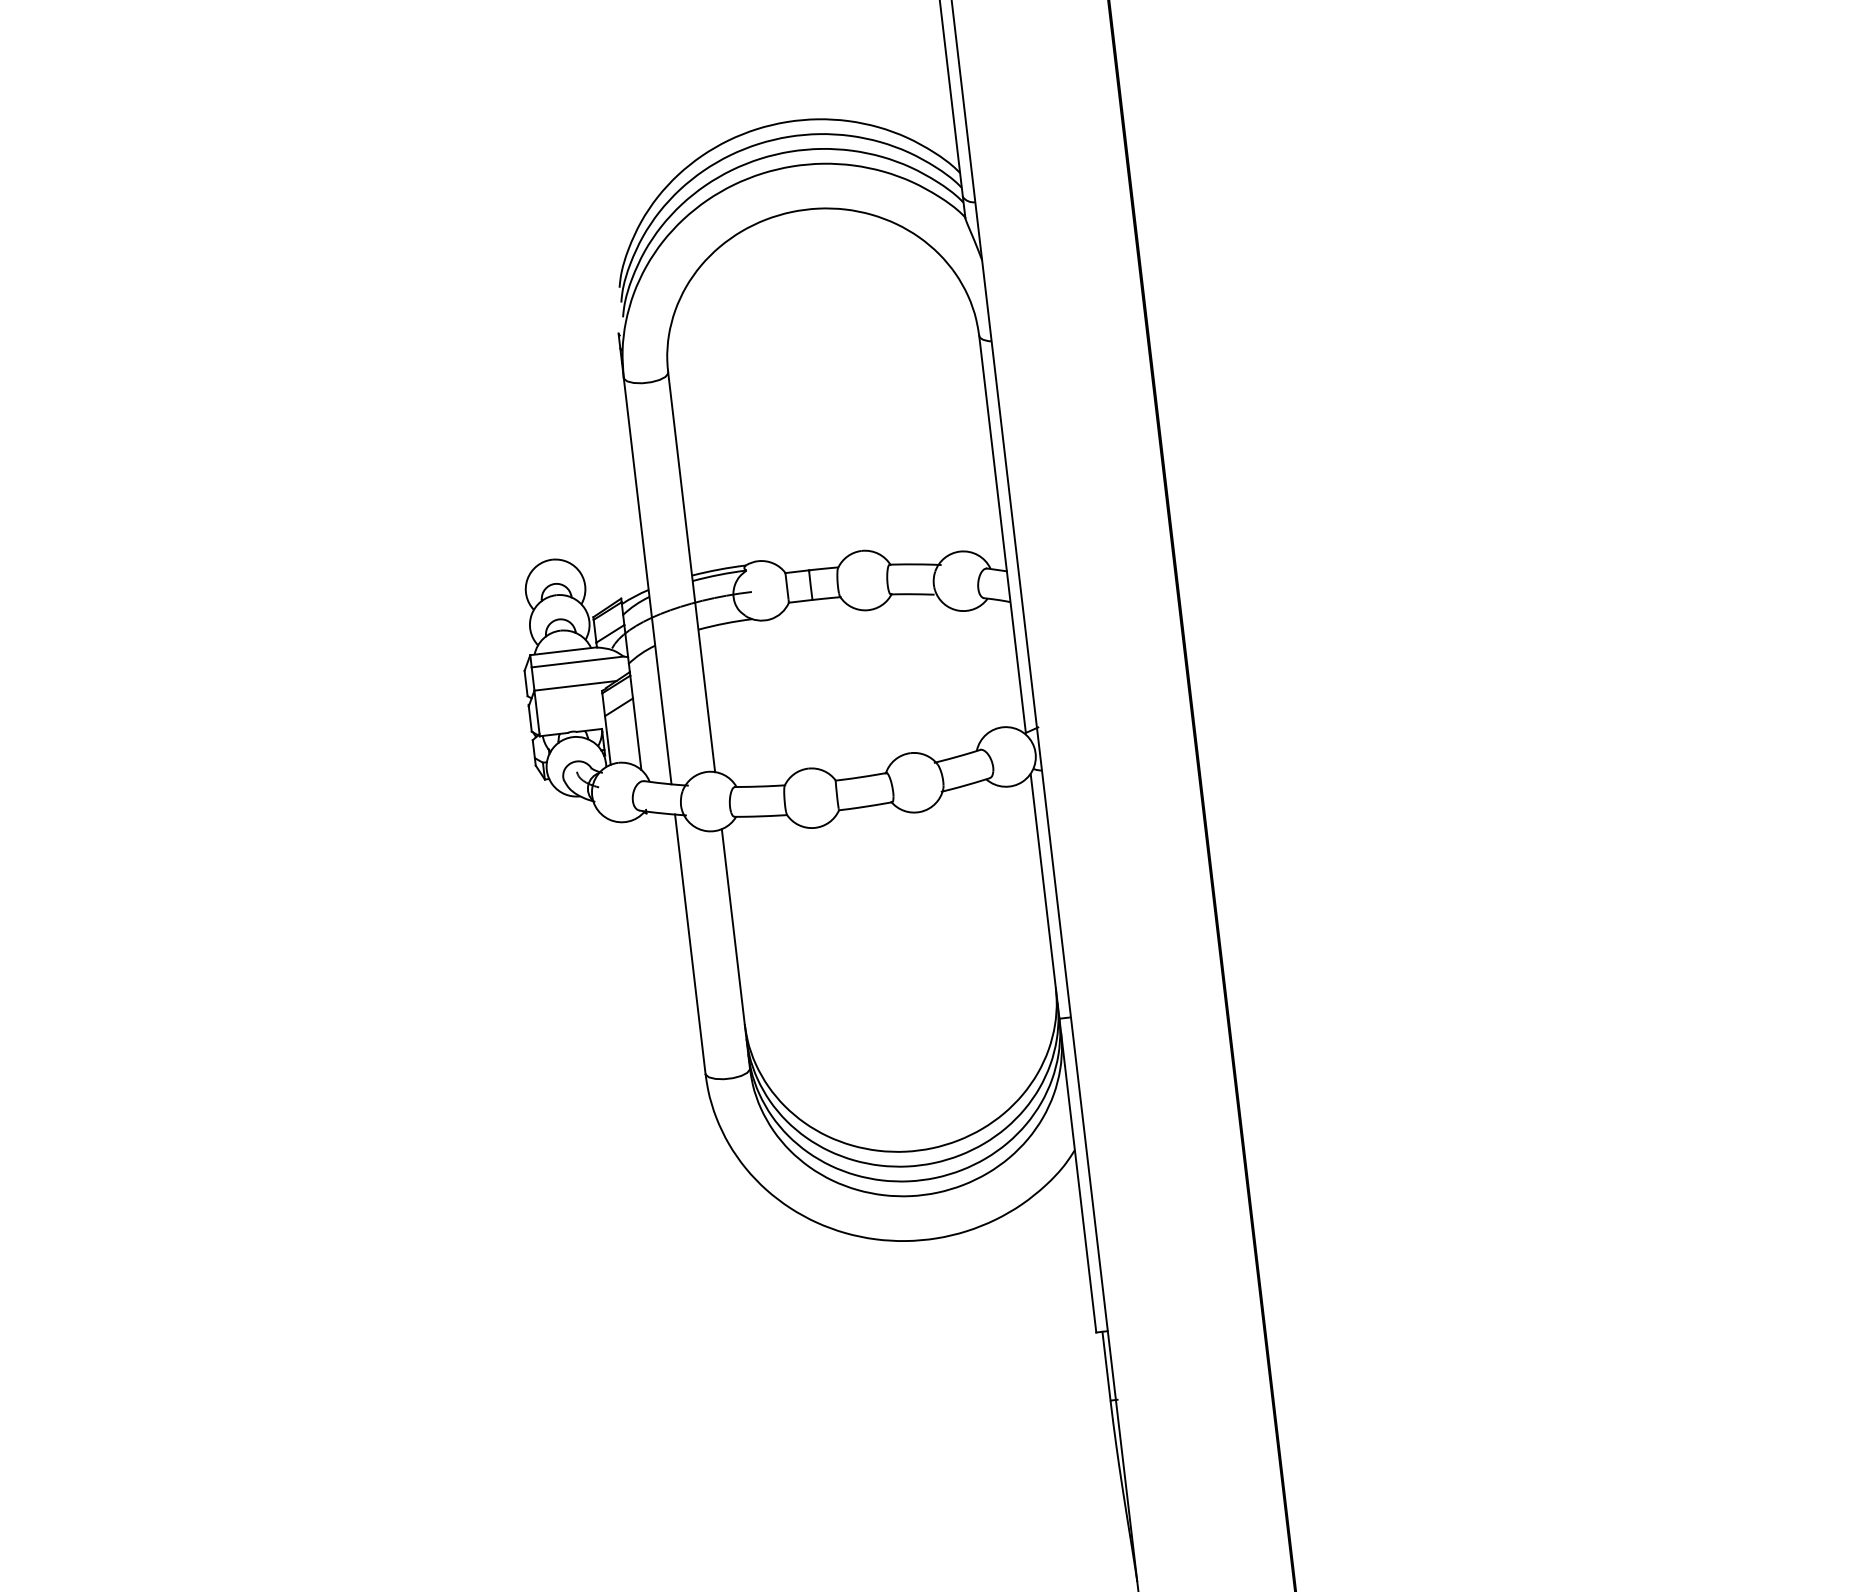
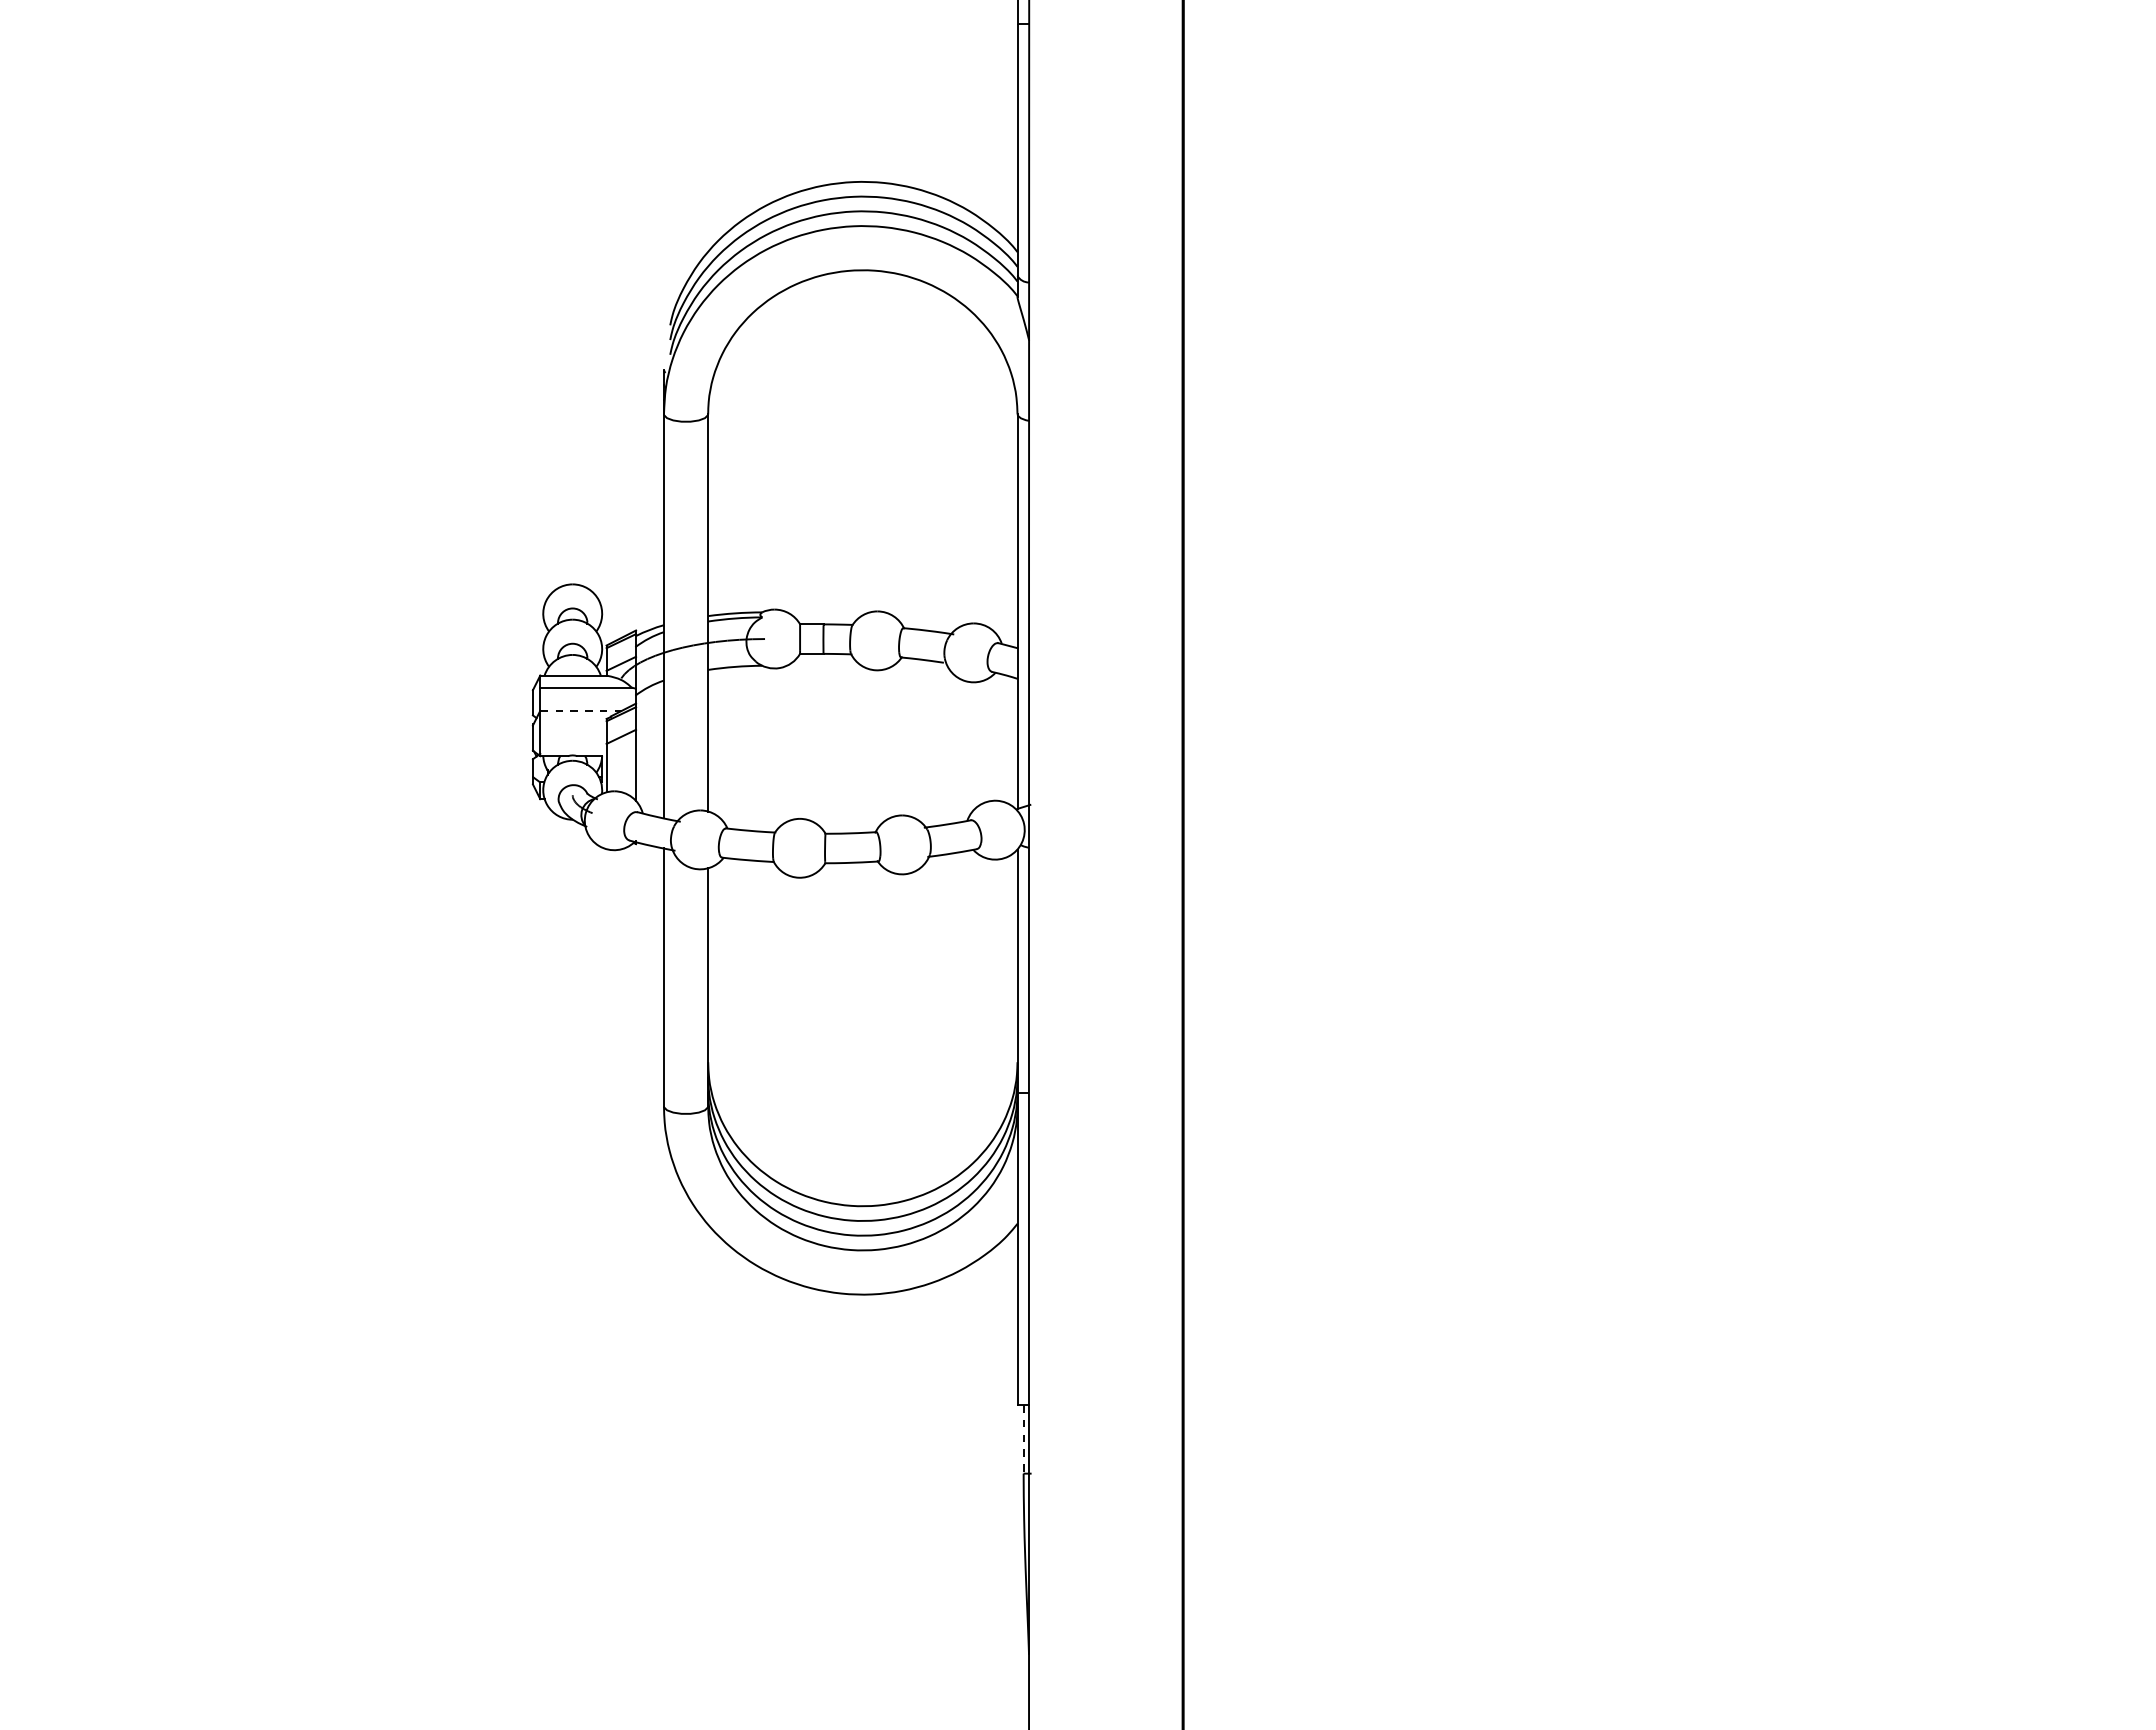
line: (575, 685) -> (581, 710), solid -> dashed
line: (1106, 1366) -> (1023, 1439), solid -> dashed

